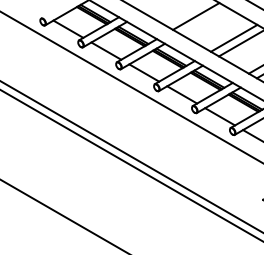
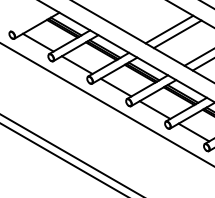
line: (204, 20) -> (177, 33), added

